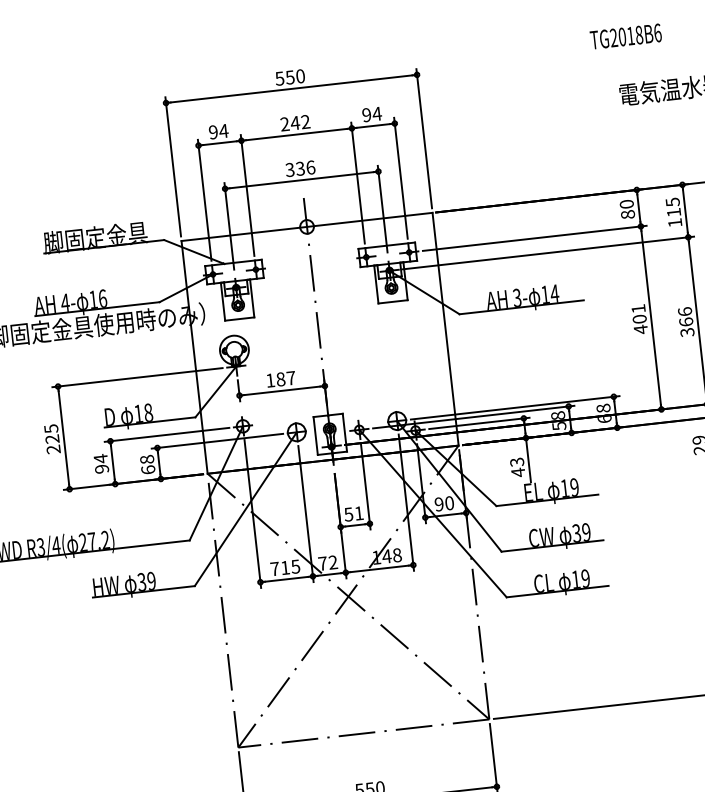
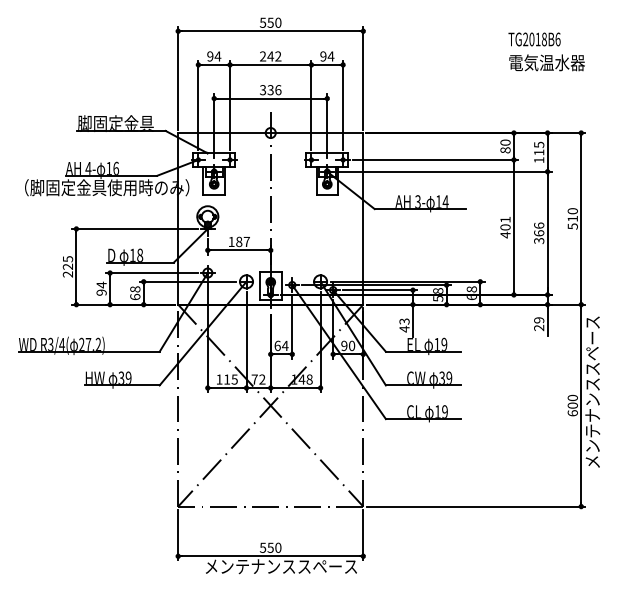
text: (625, 36) -> (534, 39), moved
text: (353, 513) -> (281, 345), 51 -> 64
text: (275, 568) -> (219, 379), 715 -> 115

